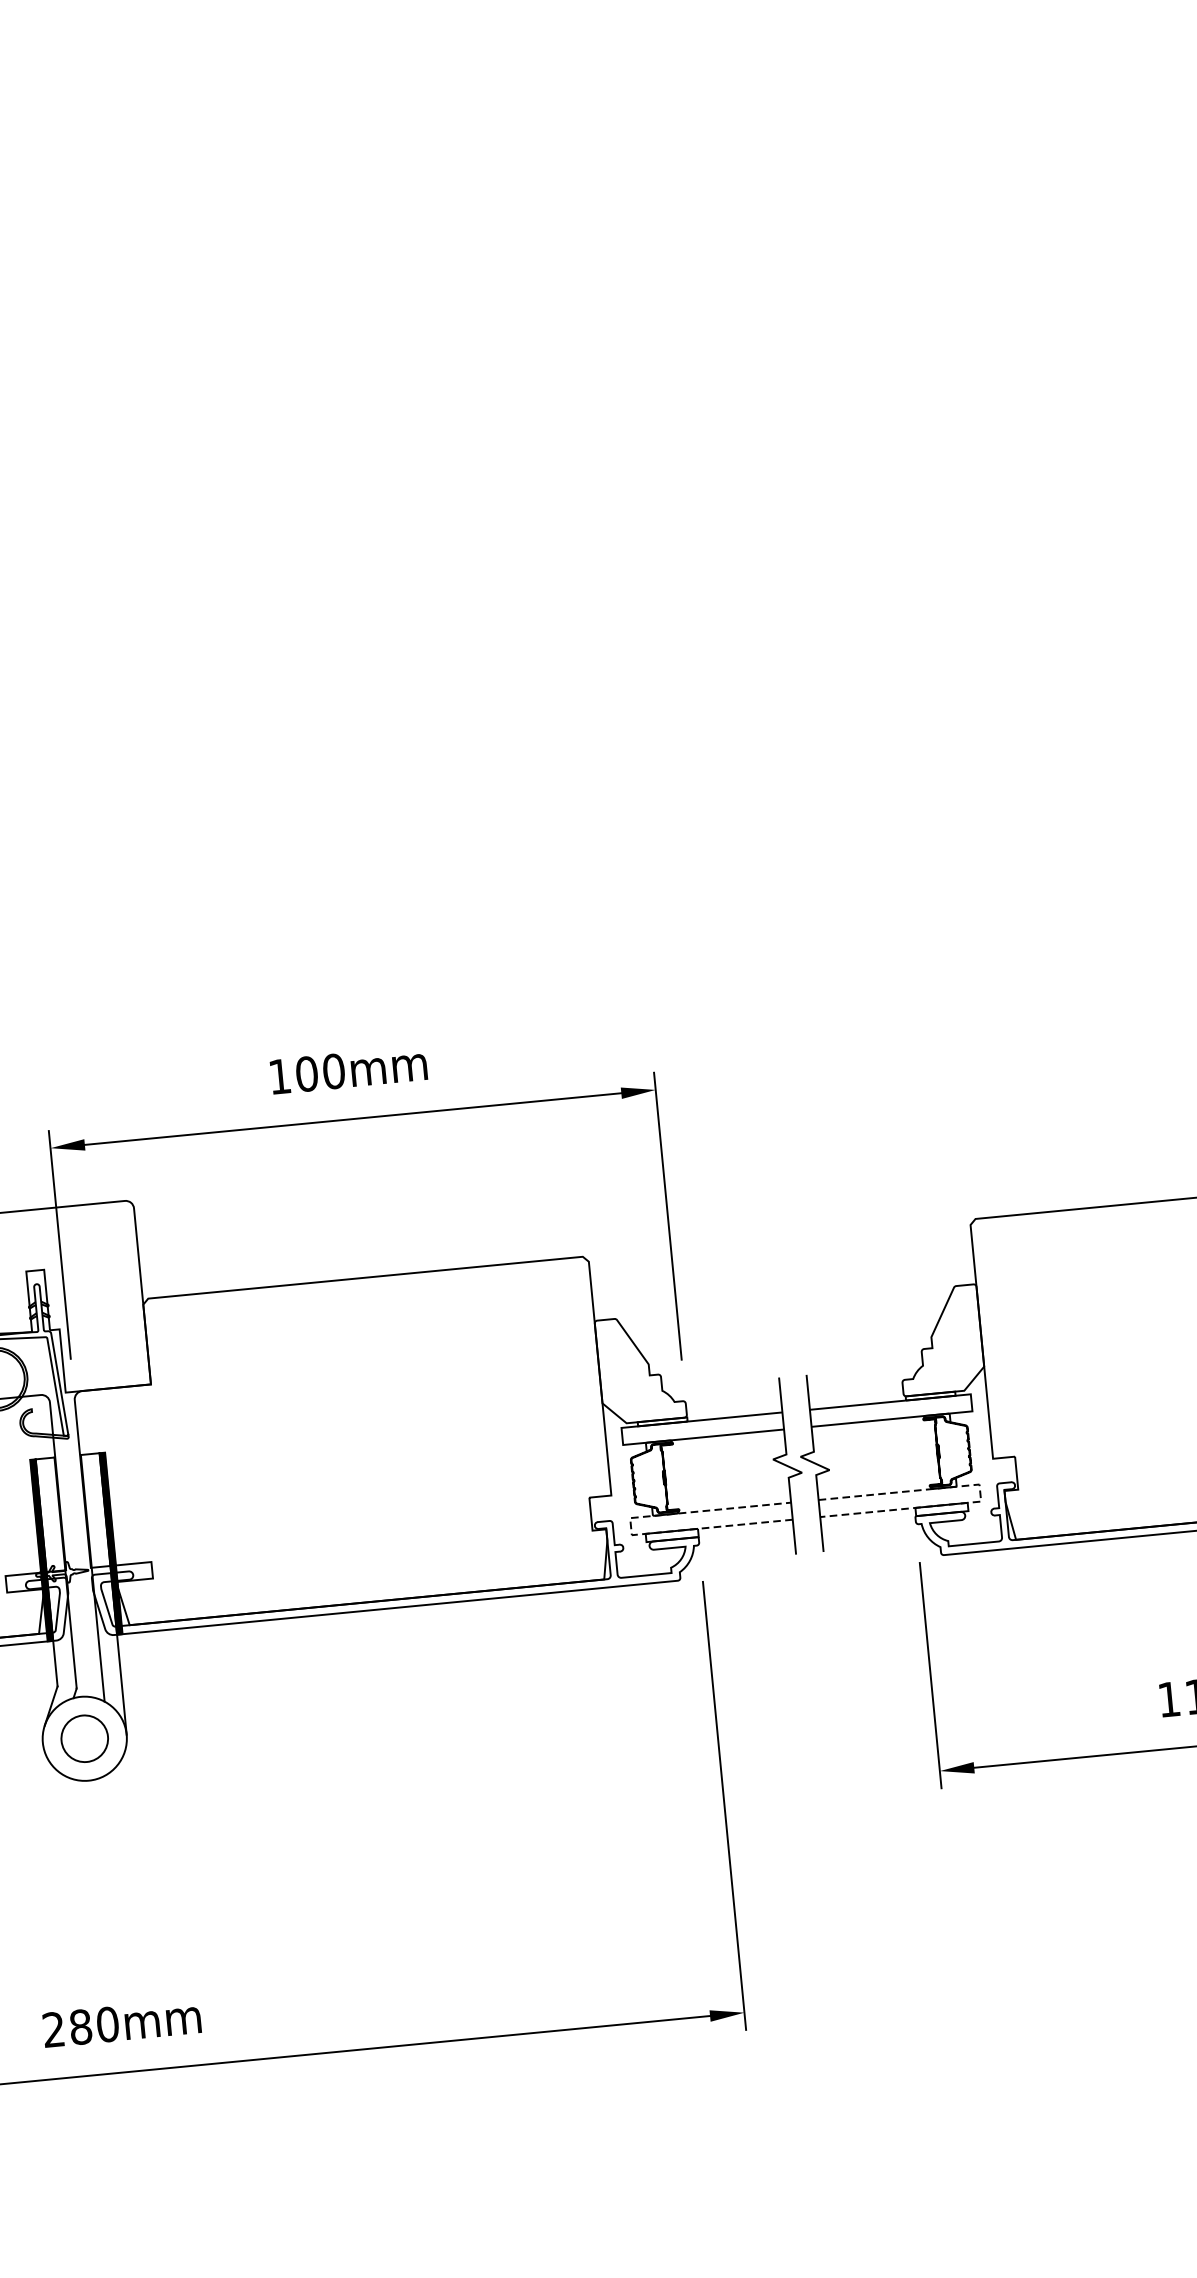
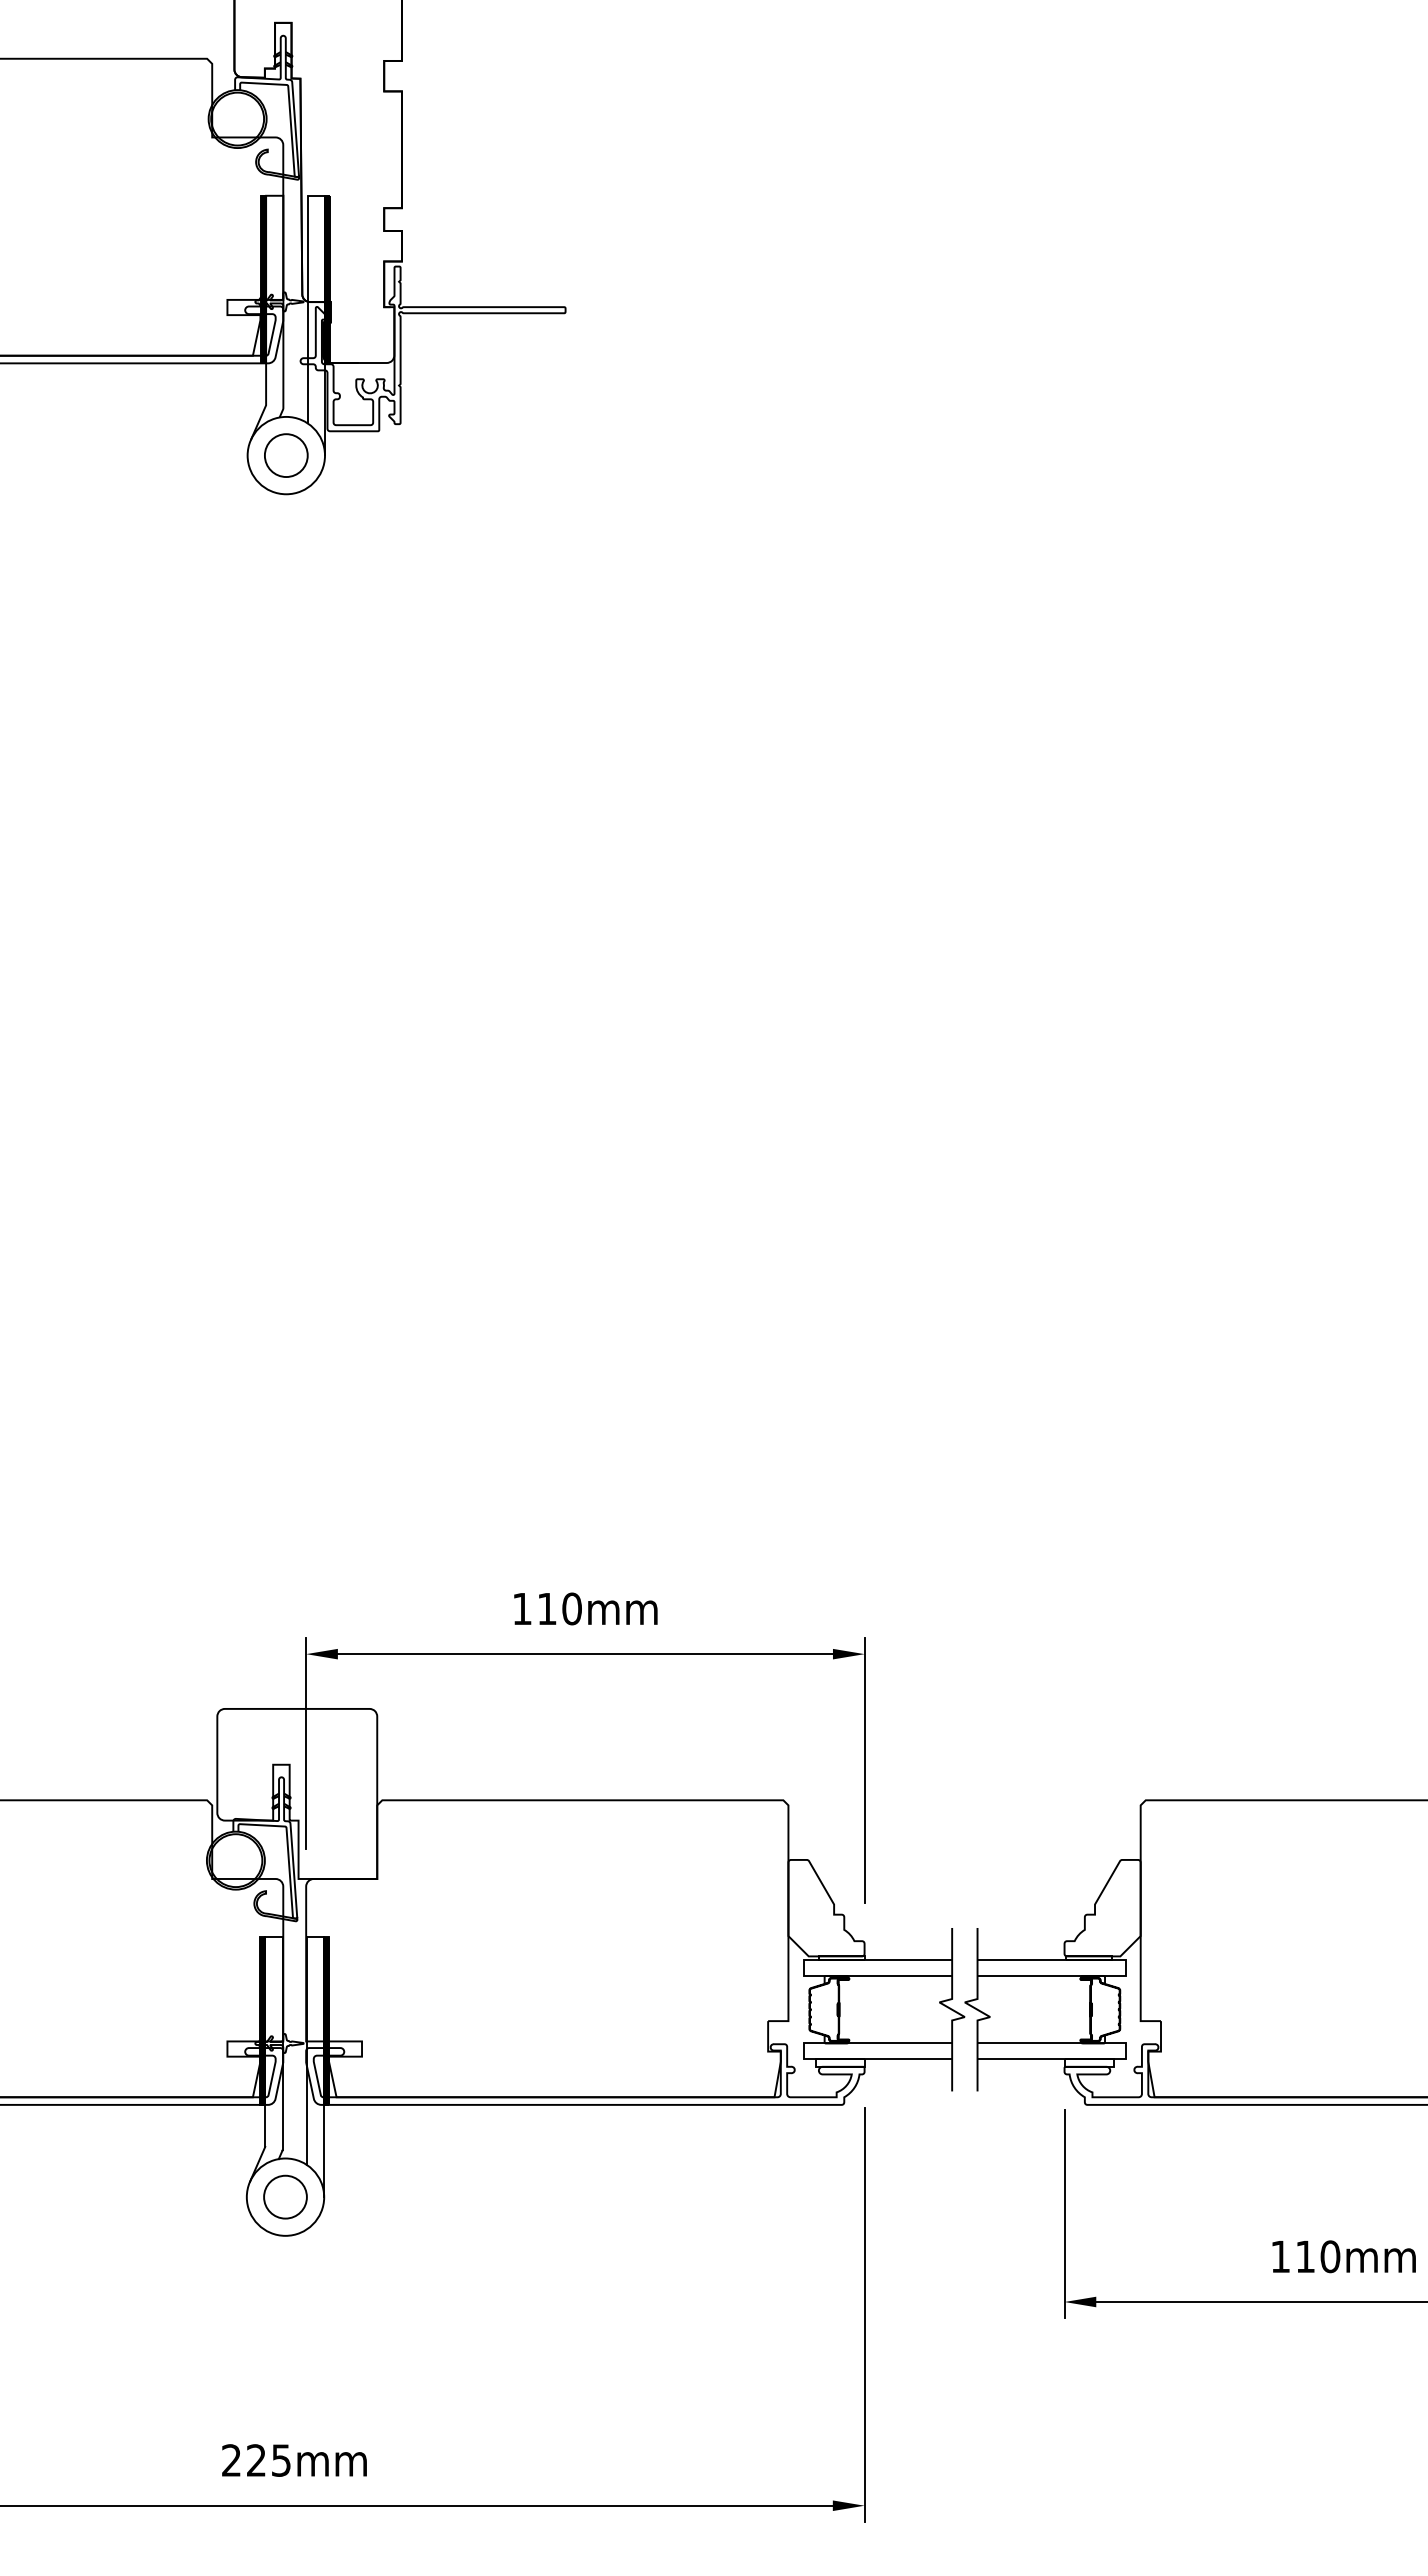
text: (307, 1073) -> (547, 1608), 100mm -> 110mm
line: (980, 1493) -> (1126, 2051), dashed -> solid
line: (630, 1526) -> (803, 2051), dashed -> solid
text: (93, 2025) -> (268, 2460), 280mm -> 225mm

